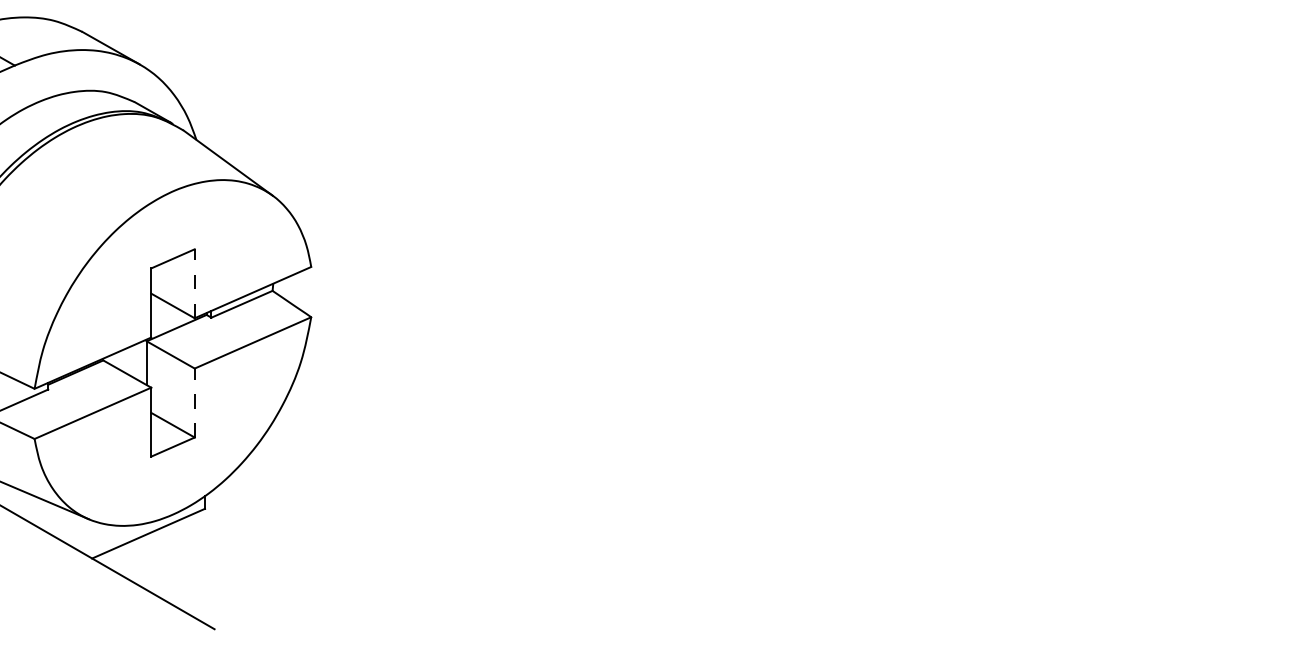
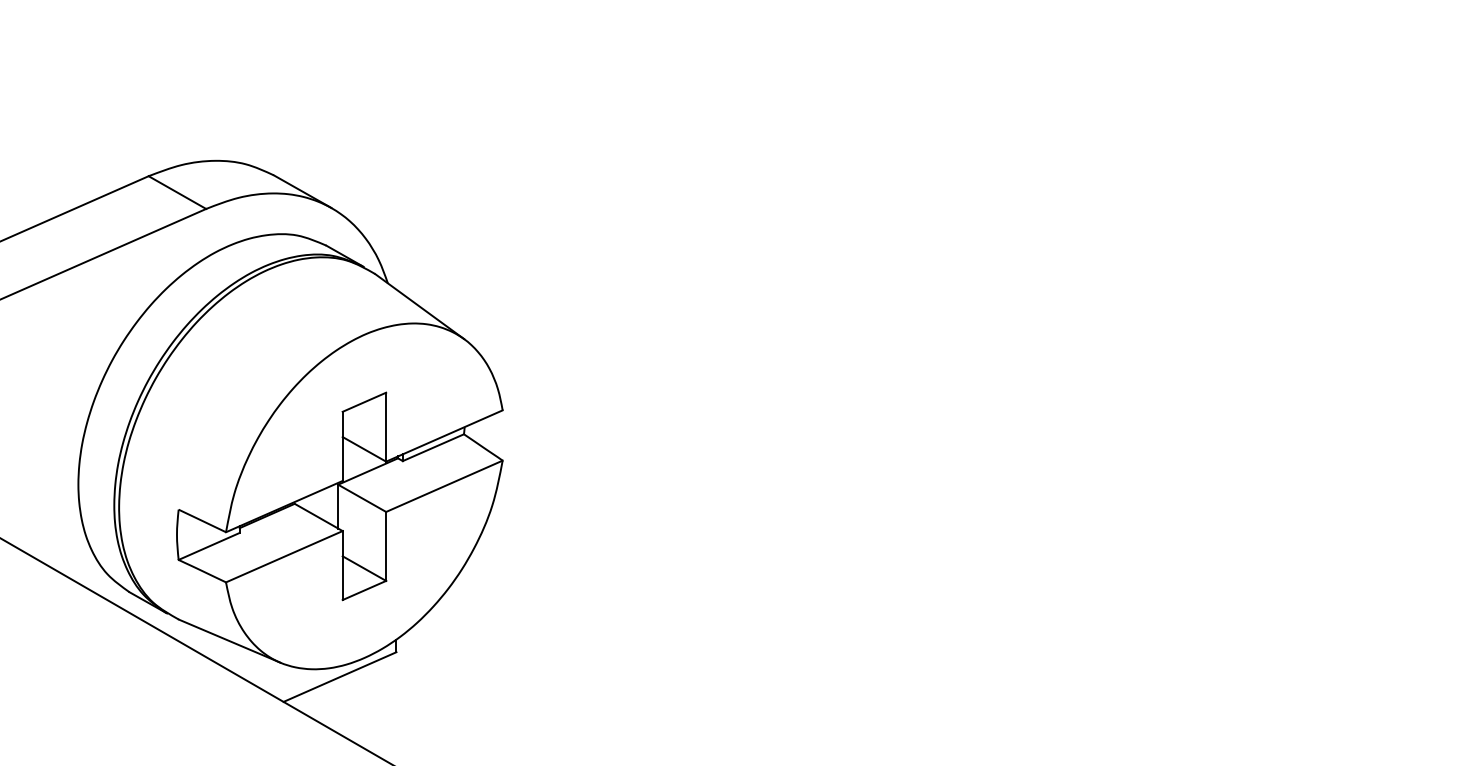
line: (195, 283) -> (386, 426), dashed -> solid
line: (195, 402) -> (386, 545), dashed -> solid

